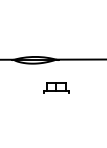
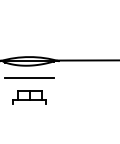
line: (35, 72) -> (29, 77), added
part: (56, 87) -> (29, 96), moved

